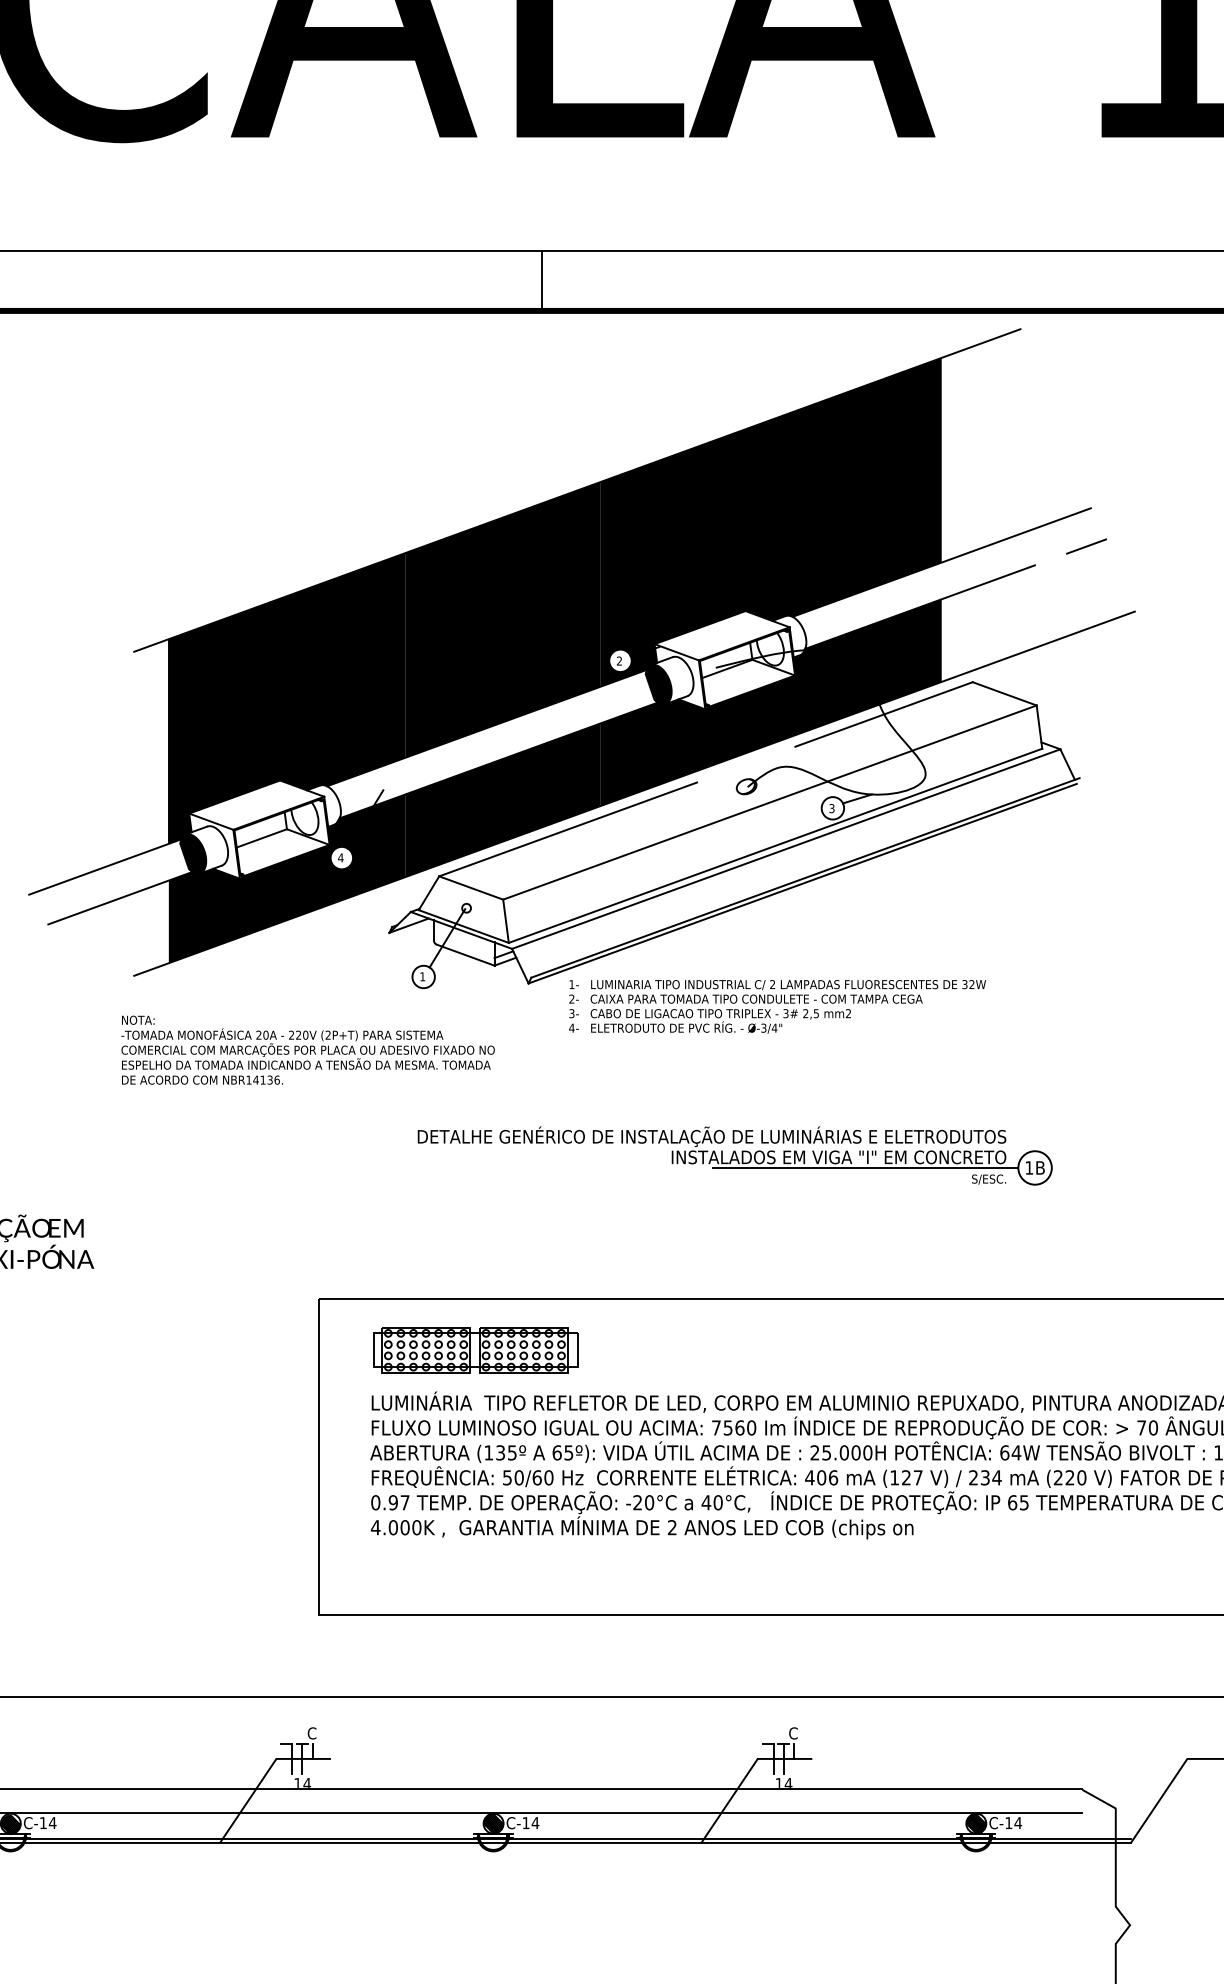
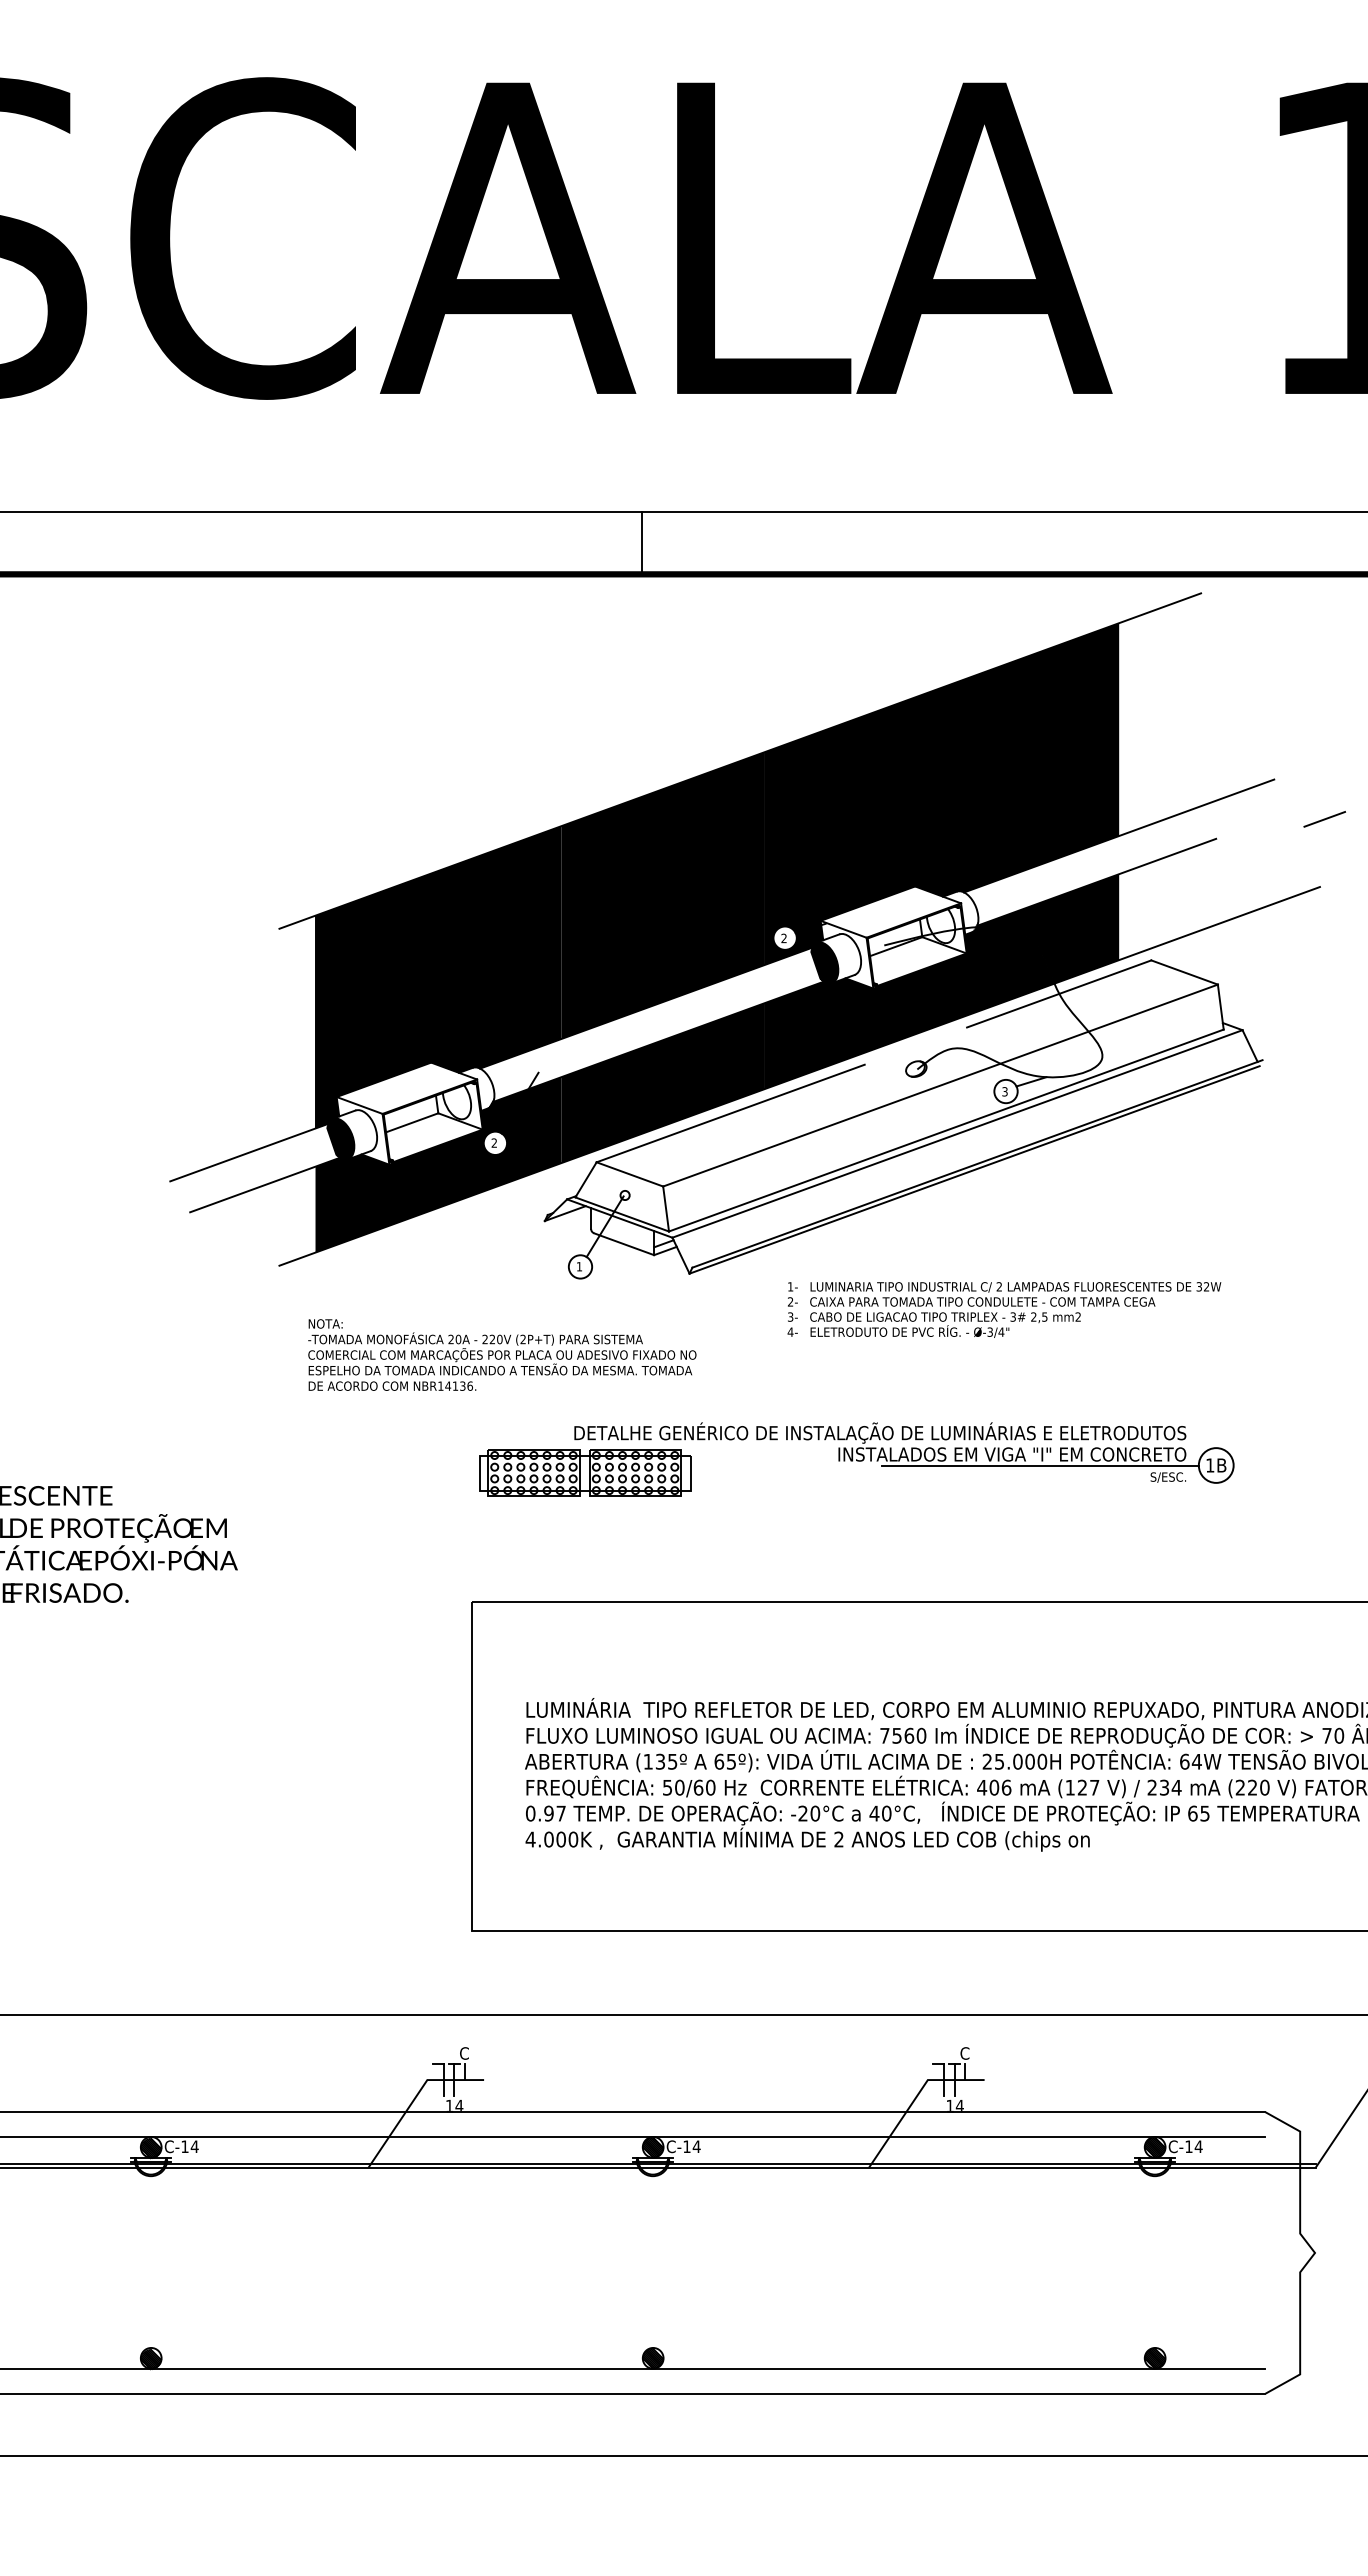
line: (541, 281) -> (642, 543), moved
line: (1086, 546) -> (1324, 819), moved
text: (340, 857) -> (494, 1142), 4 -> 2
text: (777, 1006) -> (1004, 1309), moved
text: (308, 1049) -> (502, 1354), moved
part: (475, 1349) -> (585, 1472), moved

